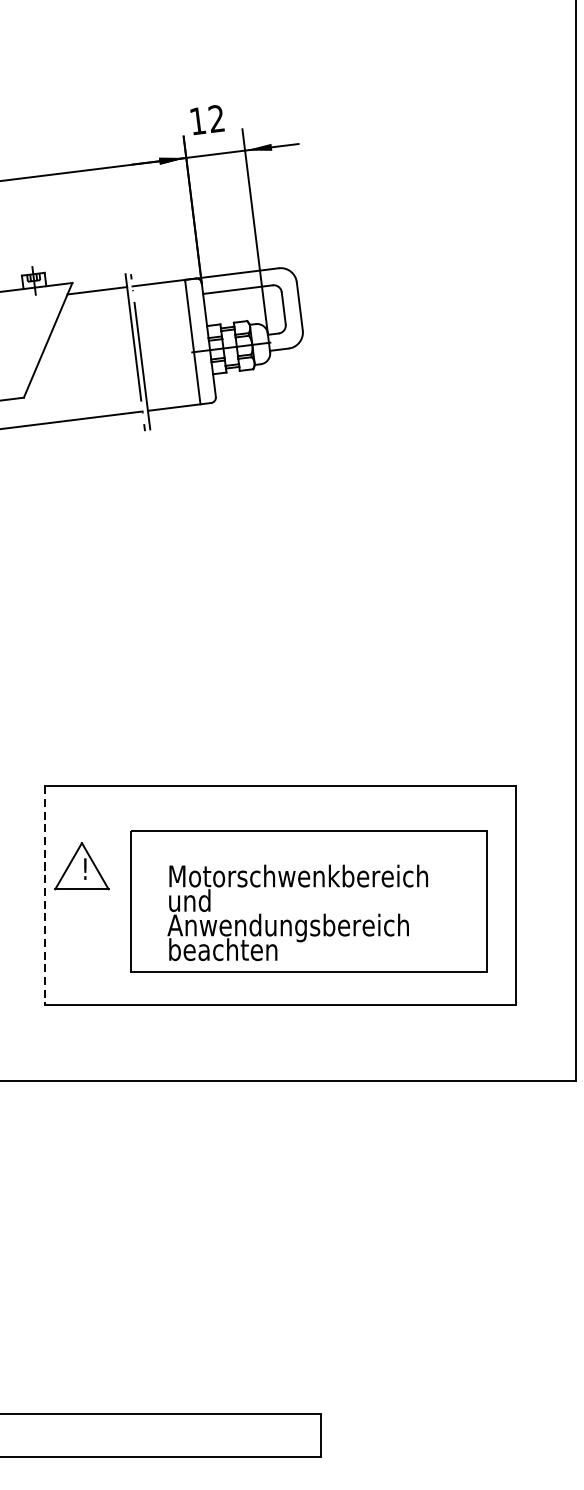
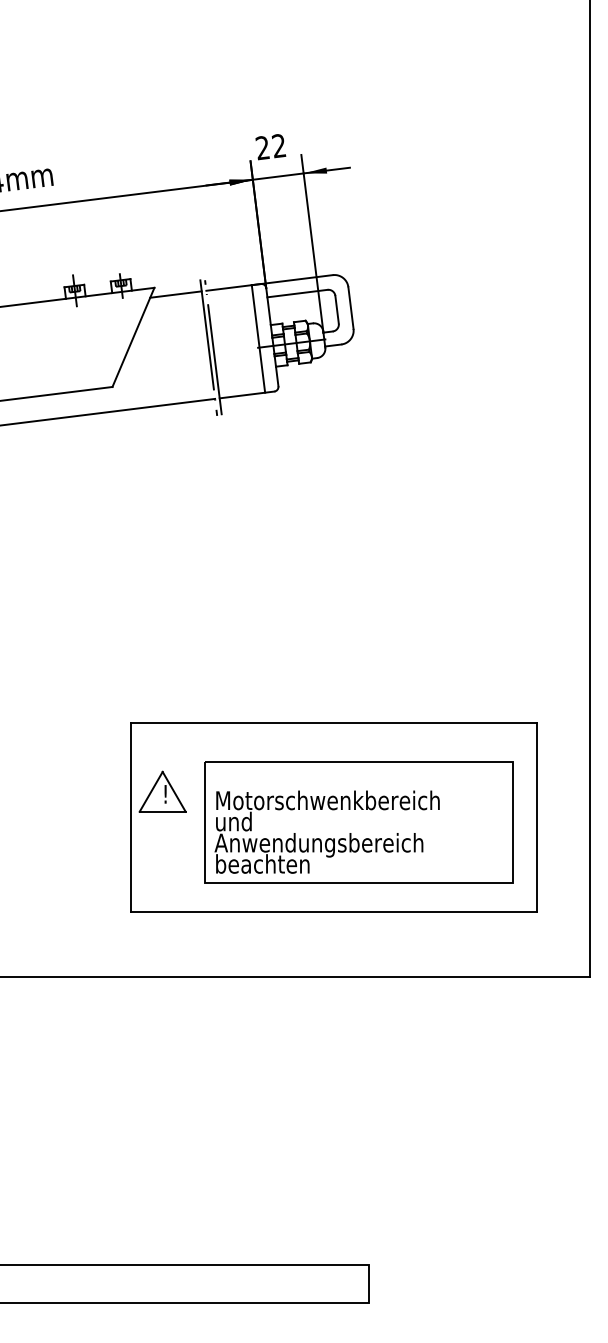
text: (197, 121) -> (262, 148), 12 -> 22
line: (44, 895) -> (130, 817), dashed -> solid
text: (296, 912) -> (326, 831), moved

